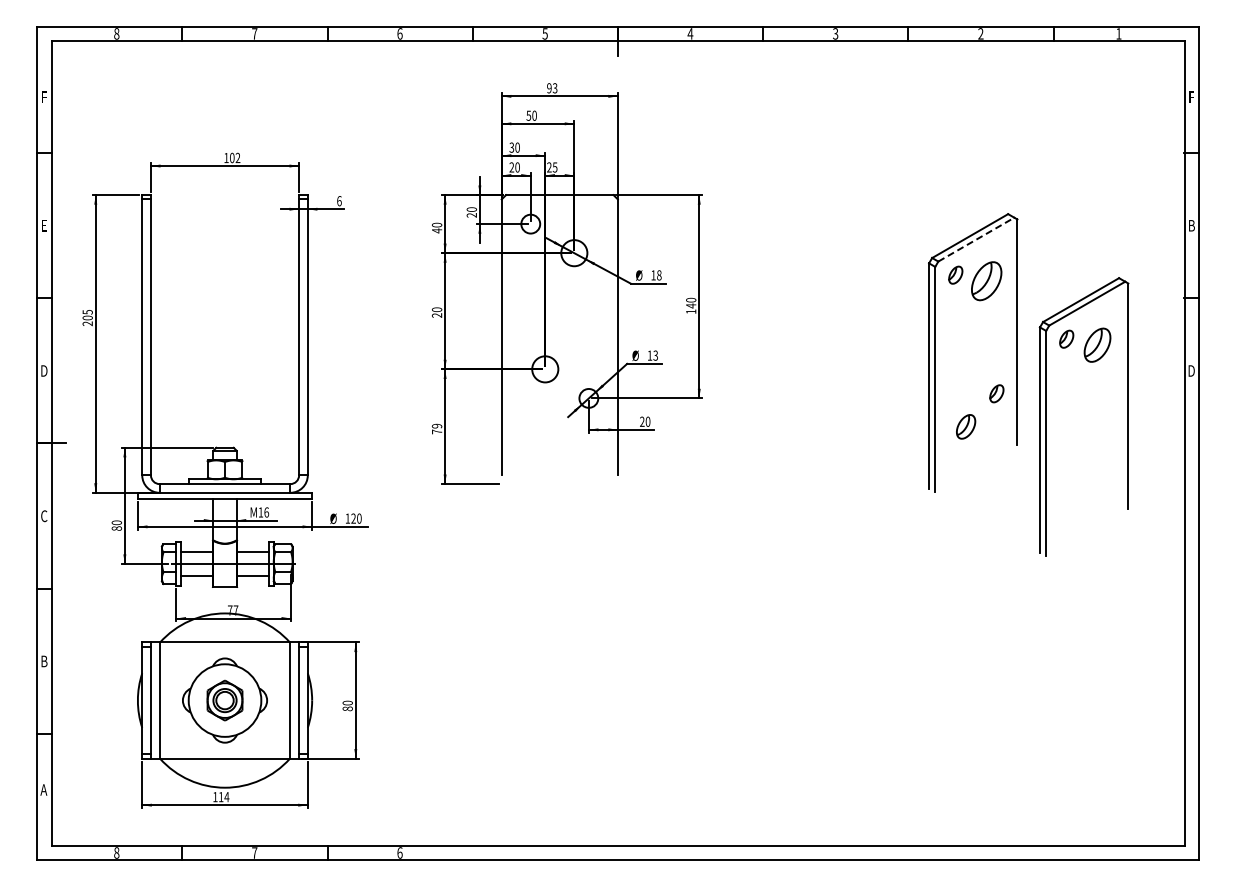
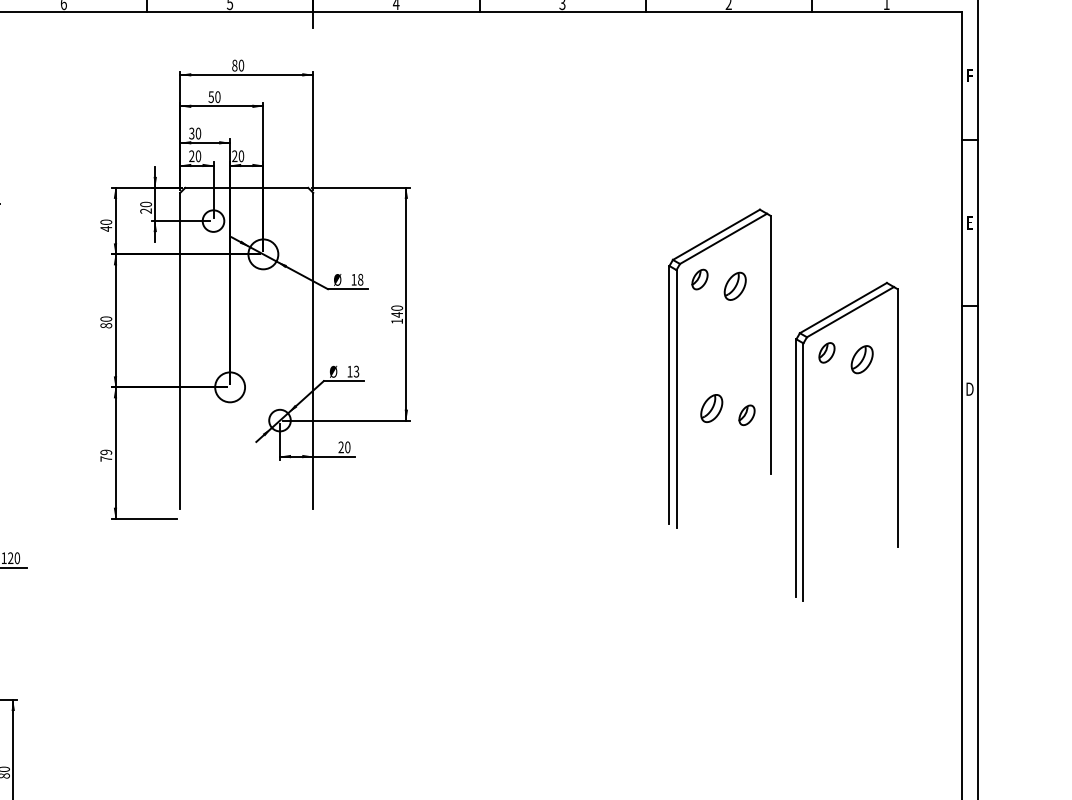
text: (552, 88) -> (238, 65), 93 -> 80
text: (554, 167) -> (240, 156), 25 -> 20
text: (1191, 225) -> (969, 222), B -> E
line: (976, 239) -> (723, 238), dashed -> solid
part: (986, 280) -> (735, 285), size x0.62
text: (437, 315) -> (106, 325), 20 -> 80
part: (1097, 344) -> (862, 358), size x0.71
part: (966, 426) -> (712, 408), moved

